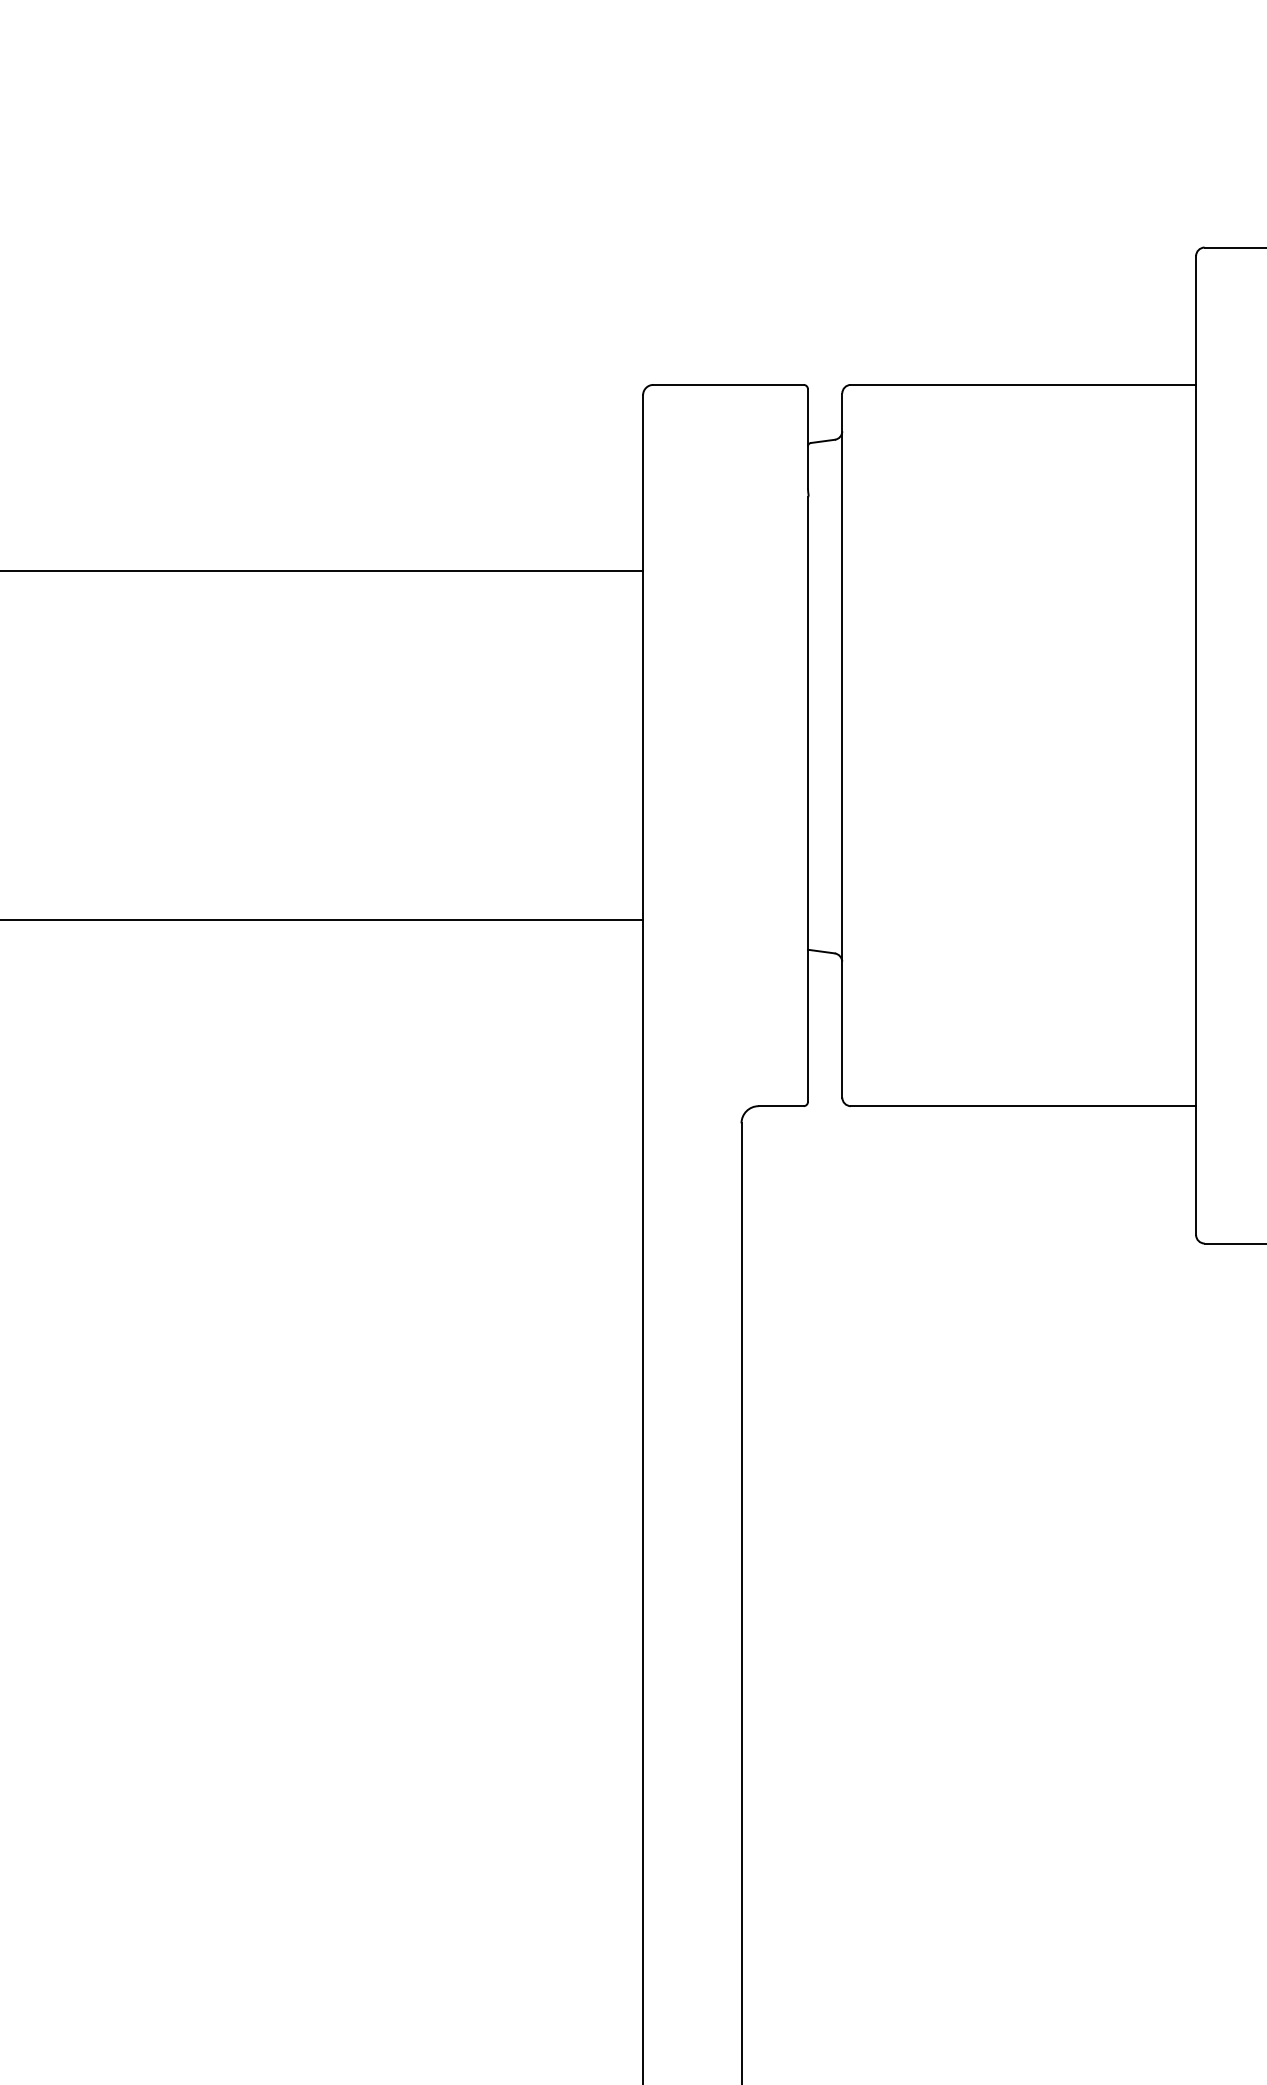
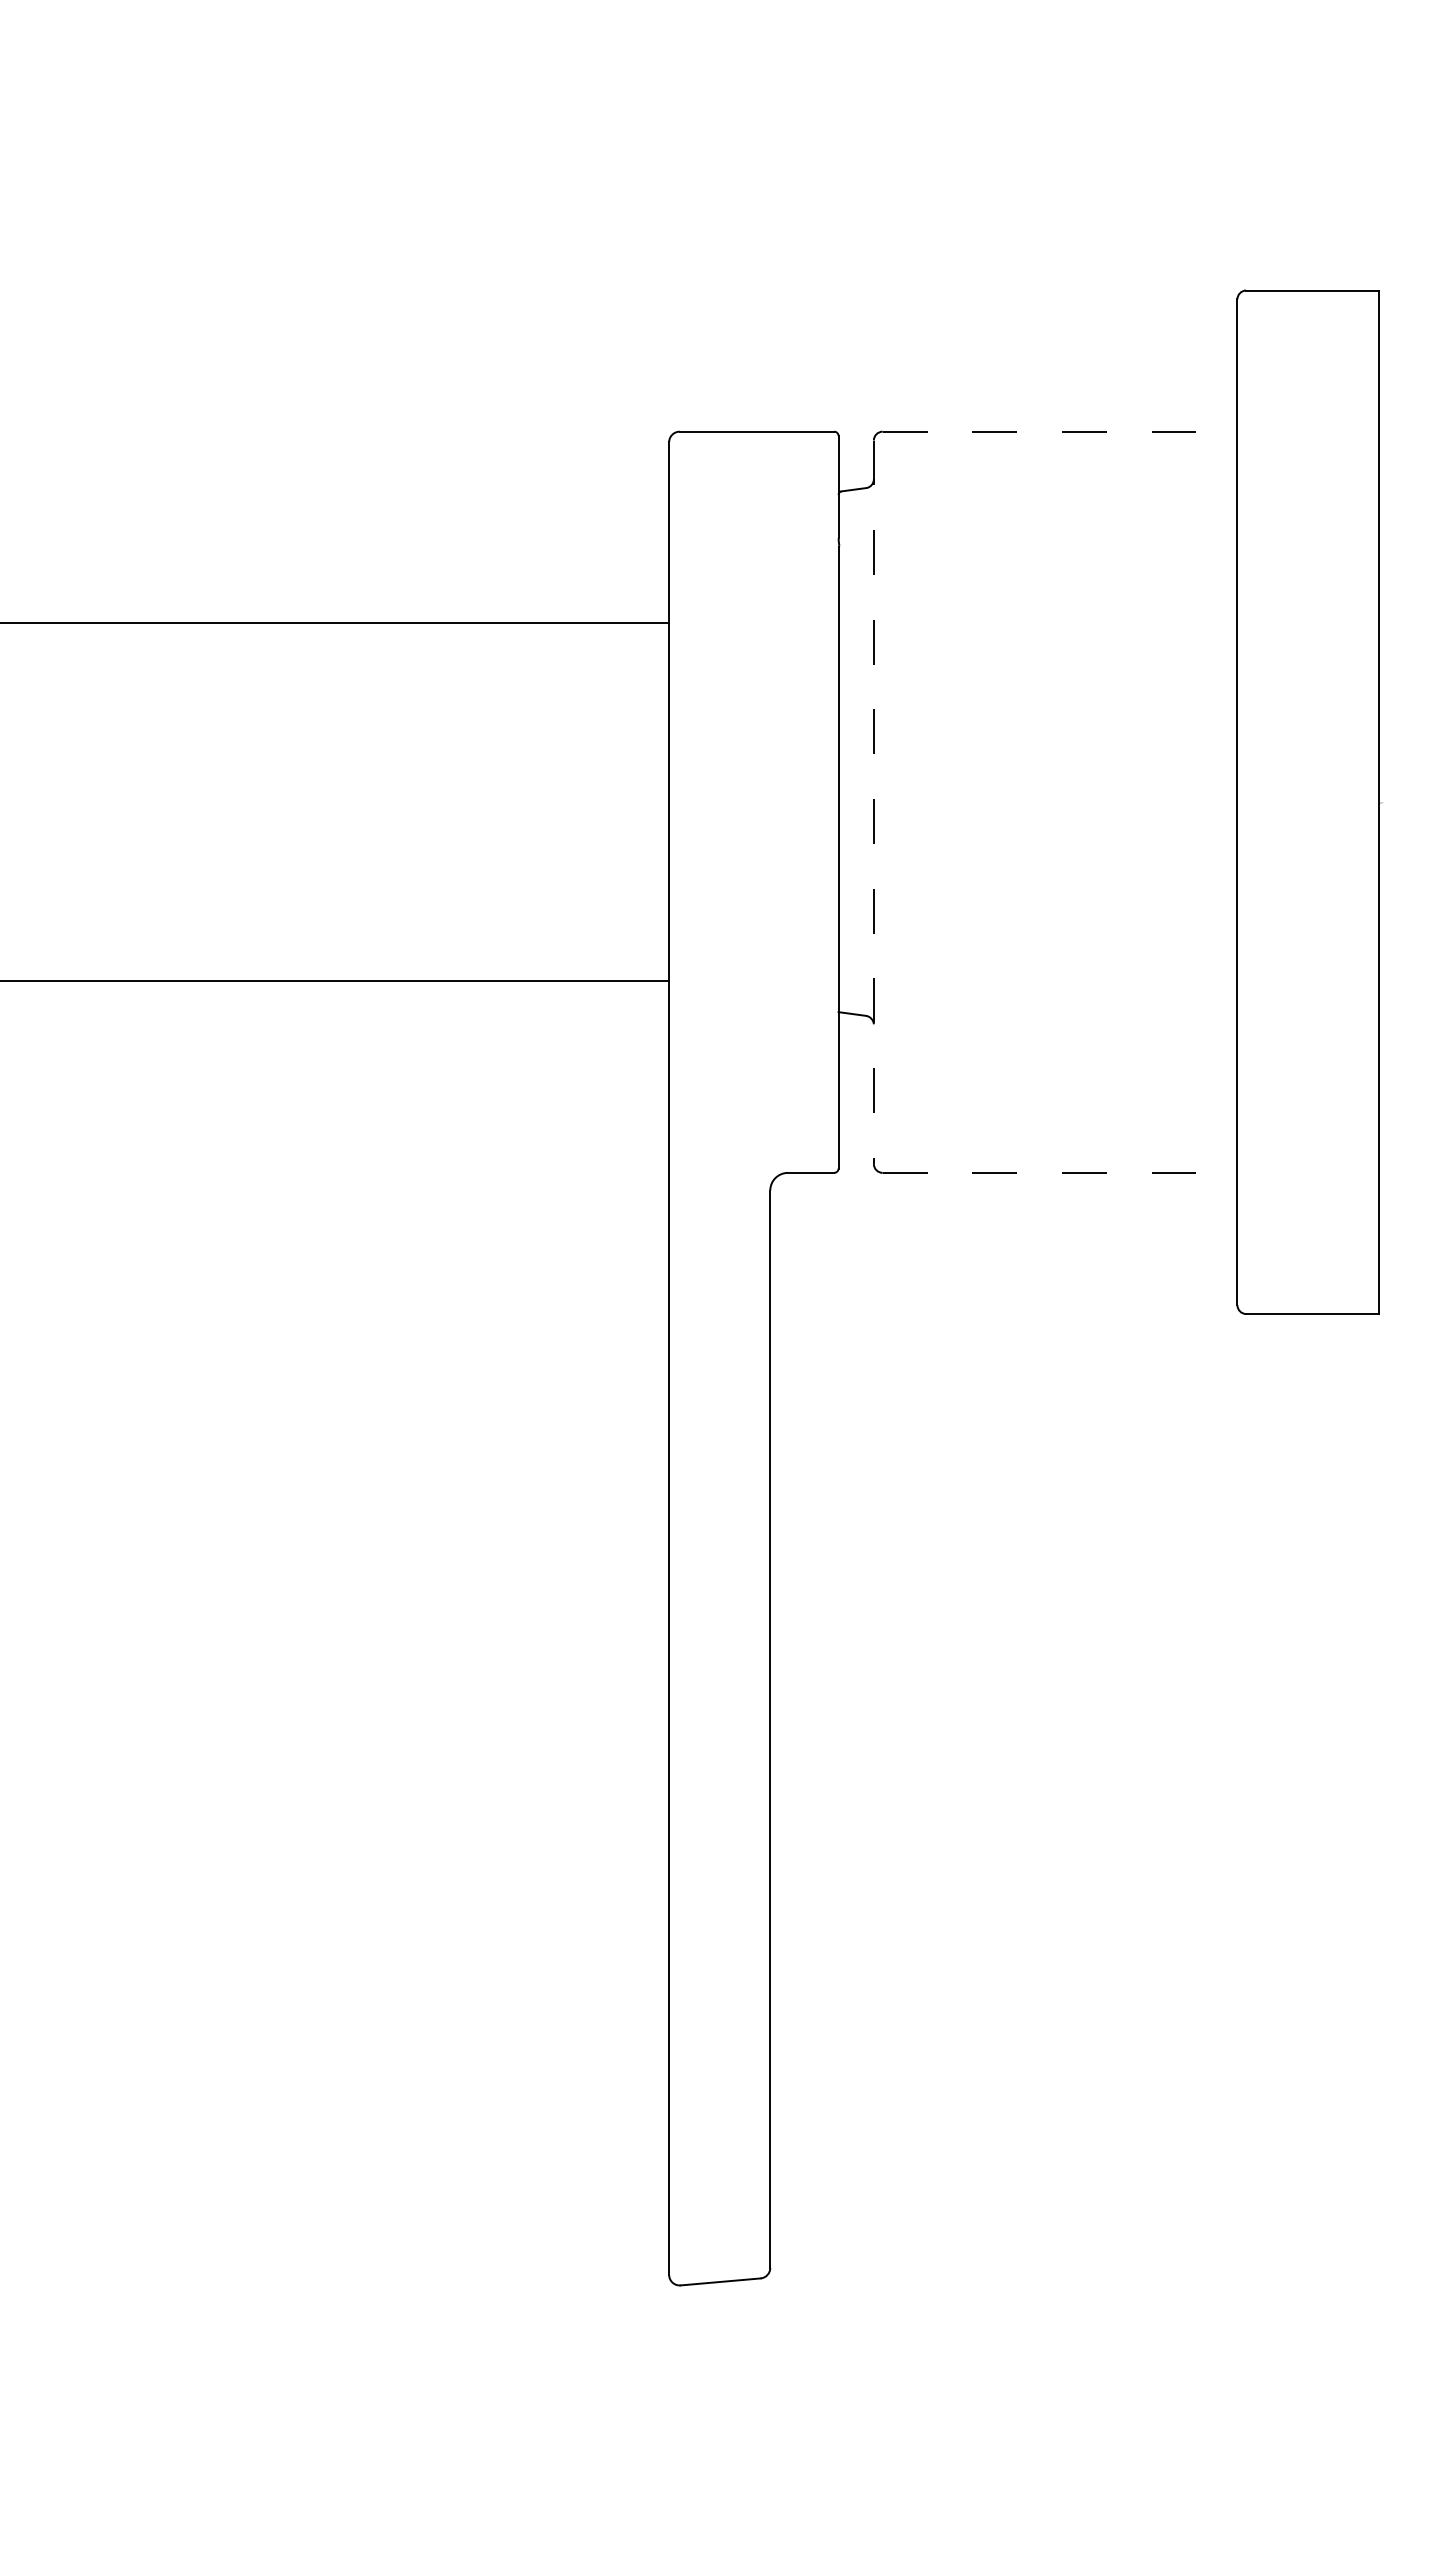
line: (1023, 384) -> (1060, 431), solid -> dashed
line: (841, 745) -> (873, 802), solid -> dashed
line: (1023, 1105) -> (1060, 1172), solid -> dashed

